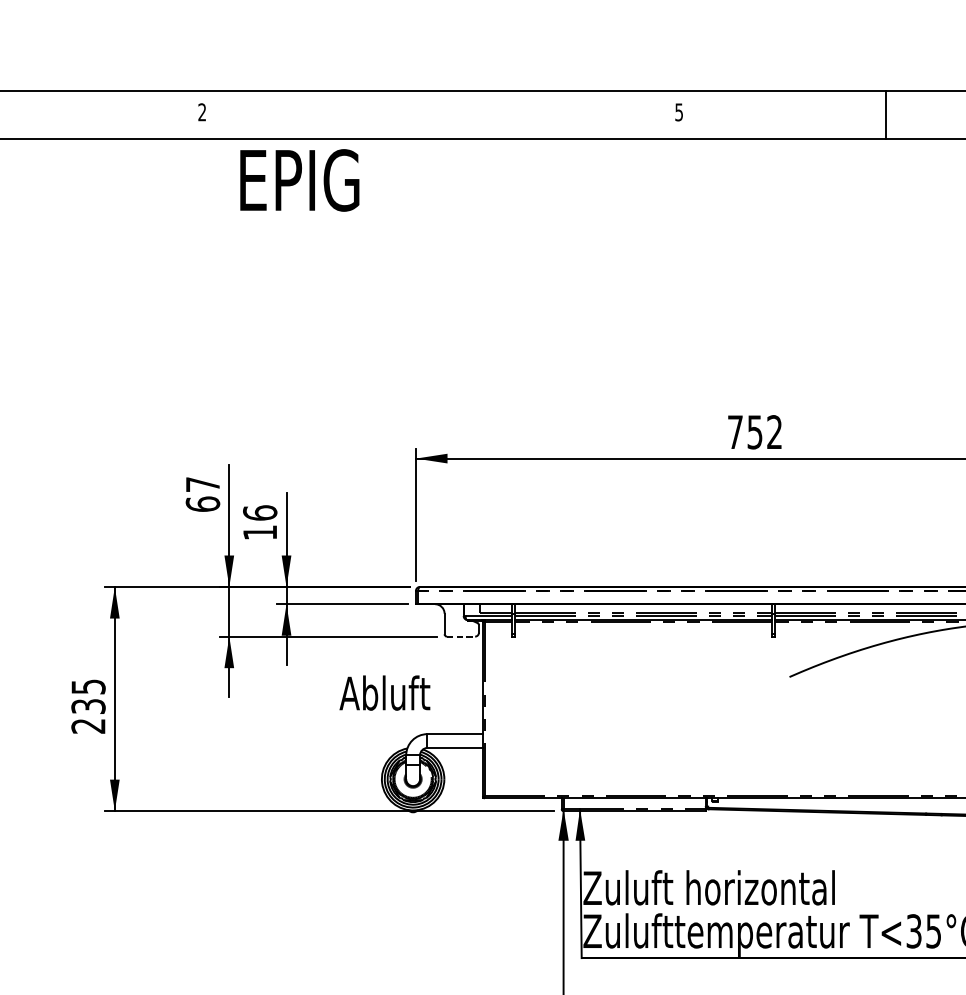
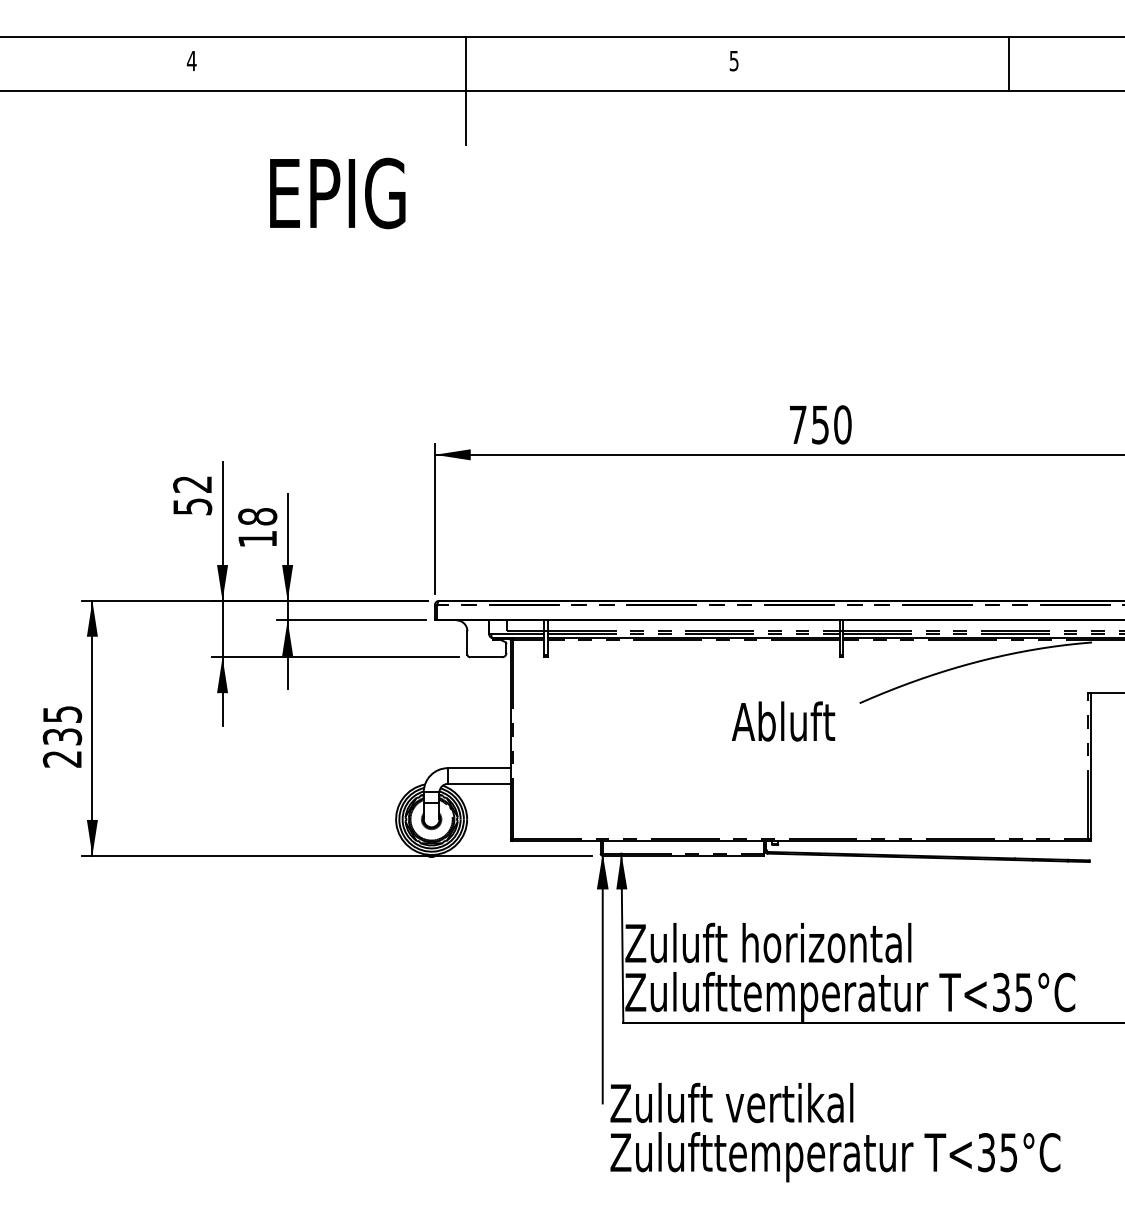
text: (201, 111) -> (191, 60), 2 -> 4
line: (886, 114) -> (1008, 63), moved
line: (443, 138) -> (466, 90), added
text: (299, 180) -> (337, 193), moved
text: (774, 431) -> (842, 424), 752 -> 750
text: (202, 494) -> (192, 495), 67 -> 52
text: (260, 512) -> (257, 516), 16 -> 18
line: (461, 636) -> (486, 657), dashed -> solid
text: (384, 693) -> (783, 721), moved

